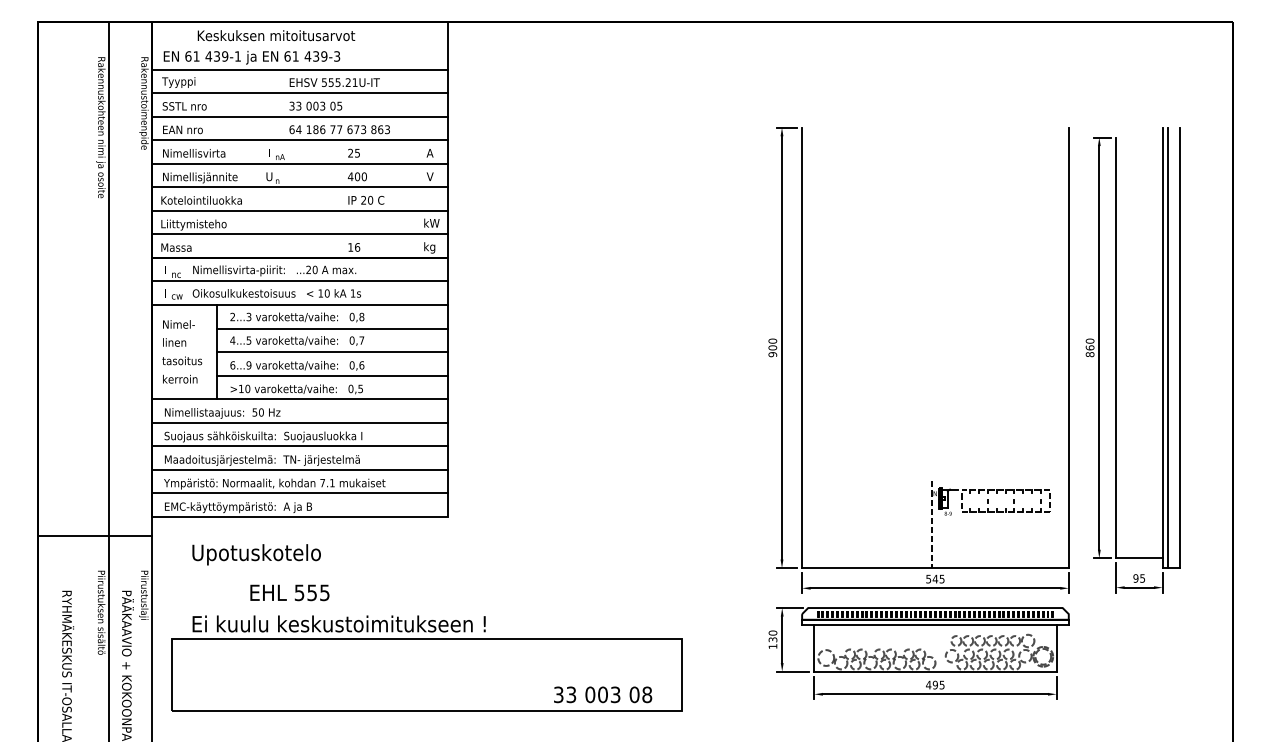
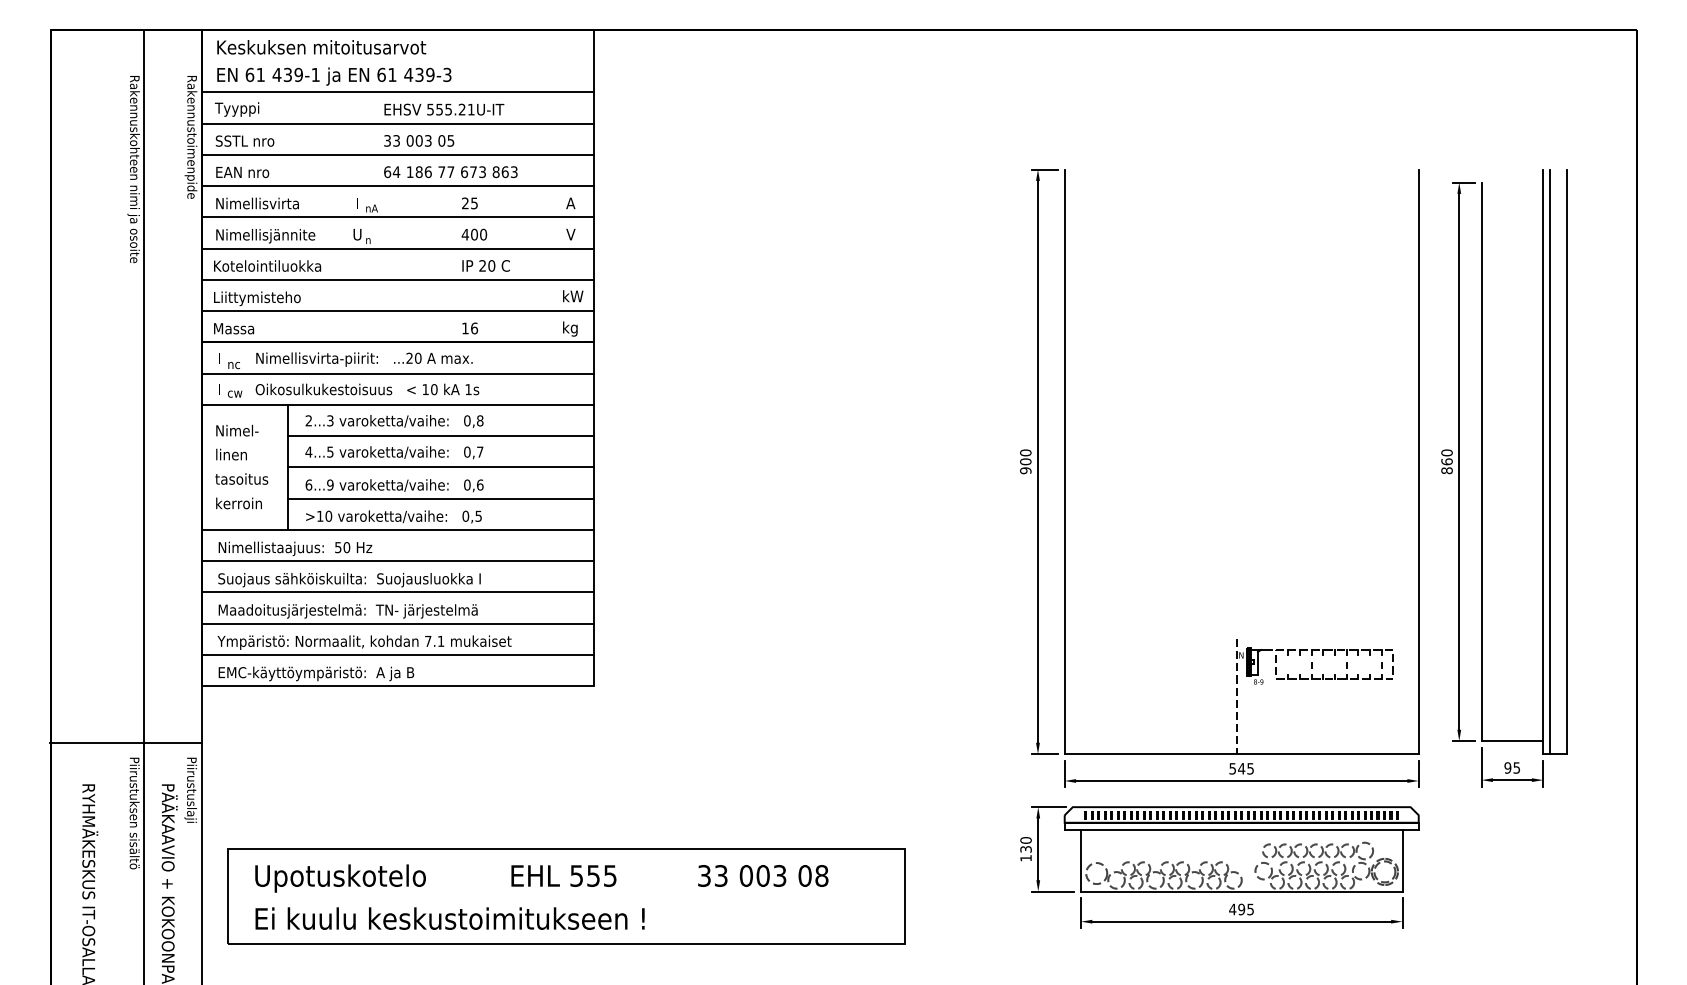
text: (276, 35) -> (321, 47), moved
line: (95, 536) -> (126, 742), moved
text: (256, 554) -> (340, 878), moved
text: (289, 592) -> (563, 875), moved
text: (338, 623) -> (449, 917), moved
text: (603, 694) -> (763, 875), moved

